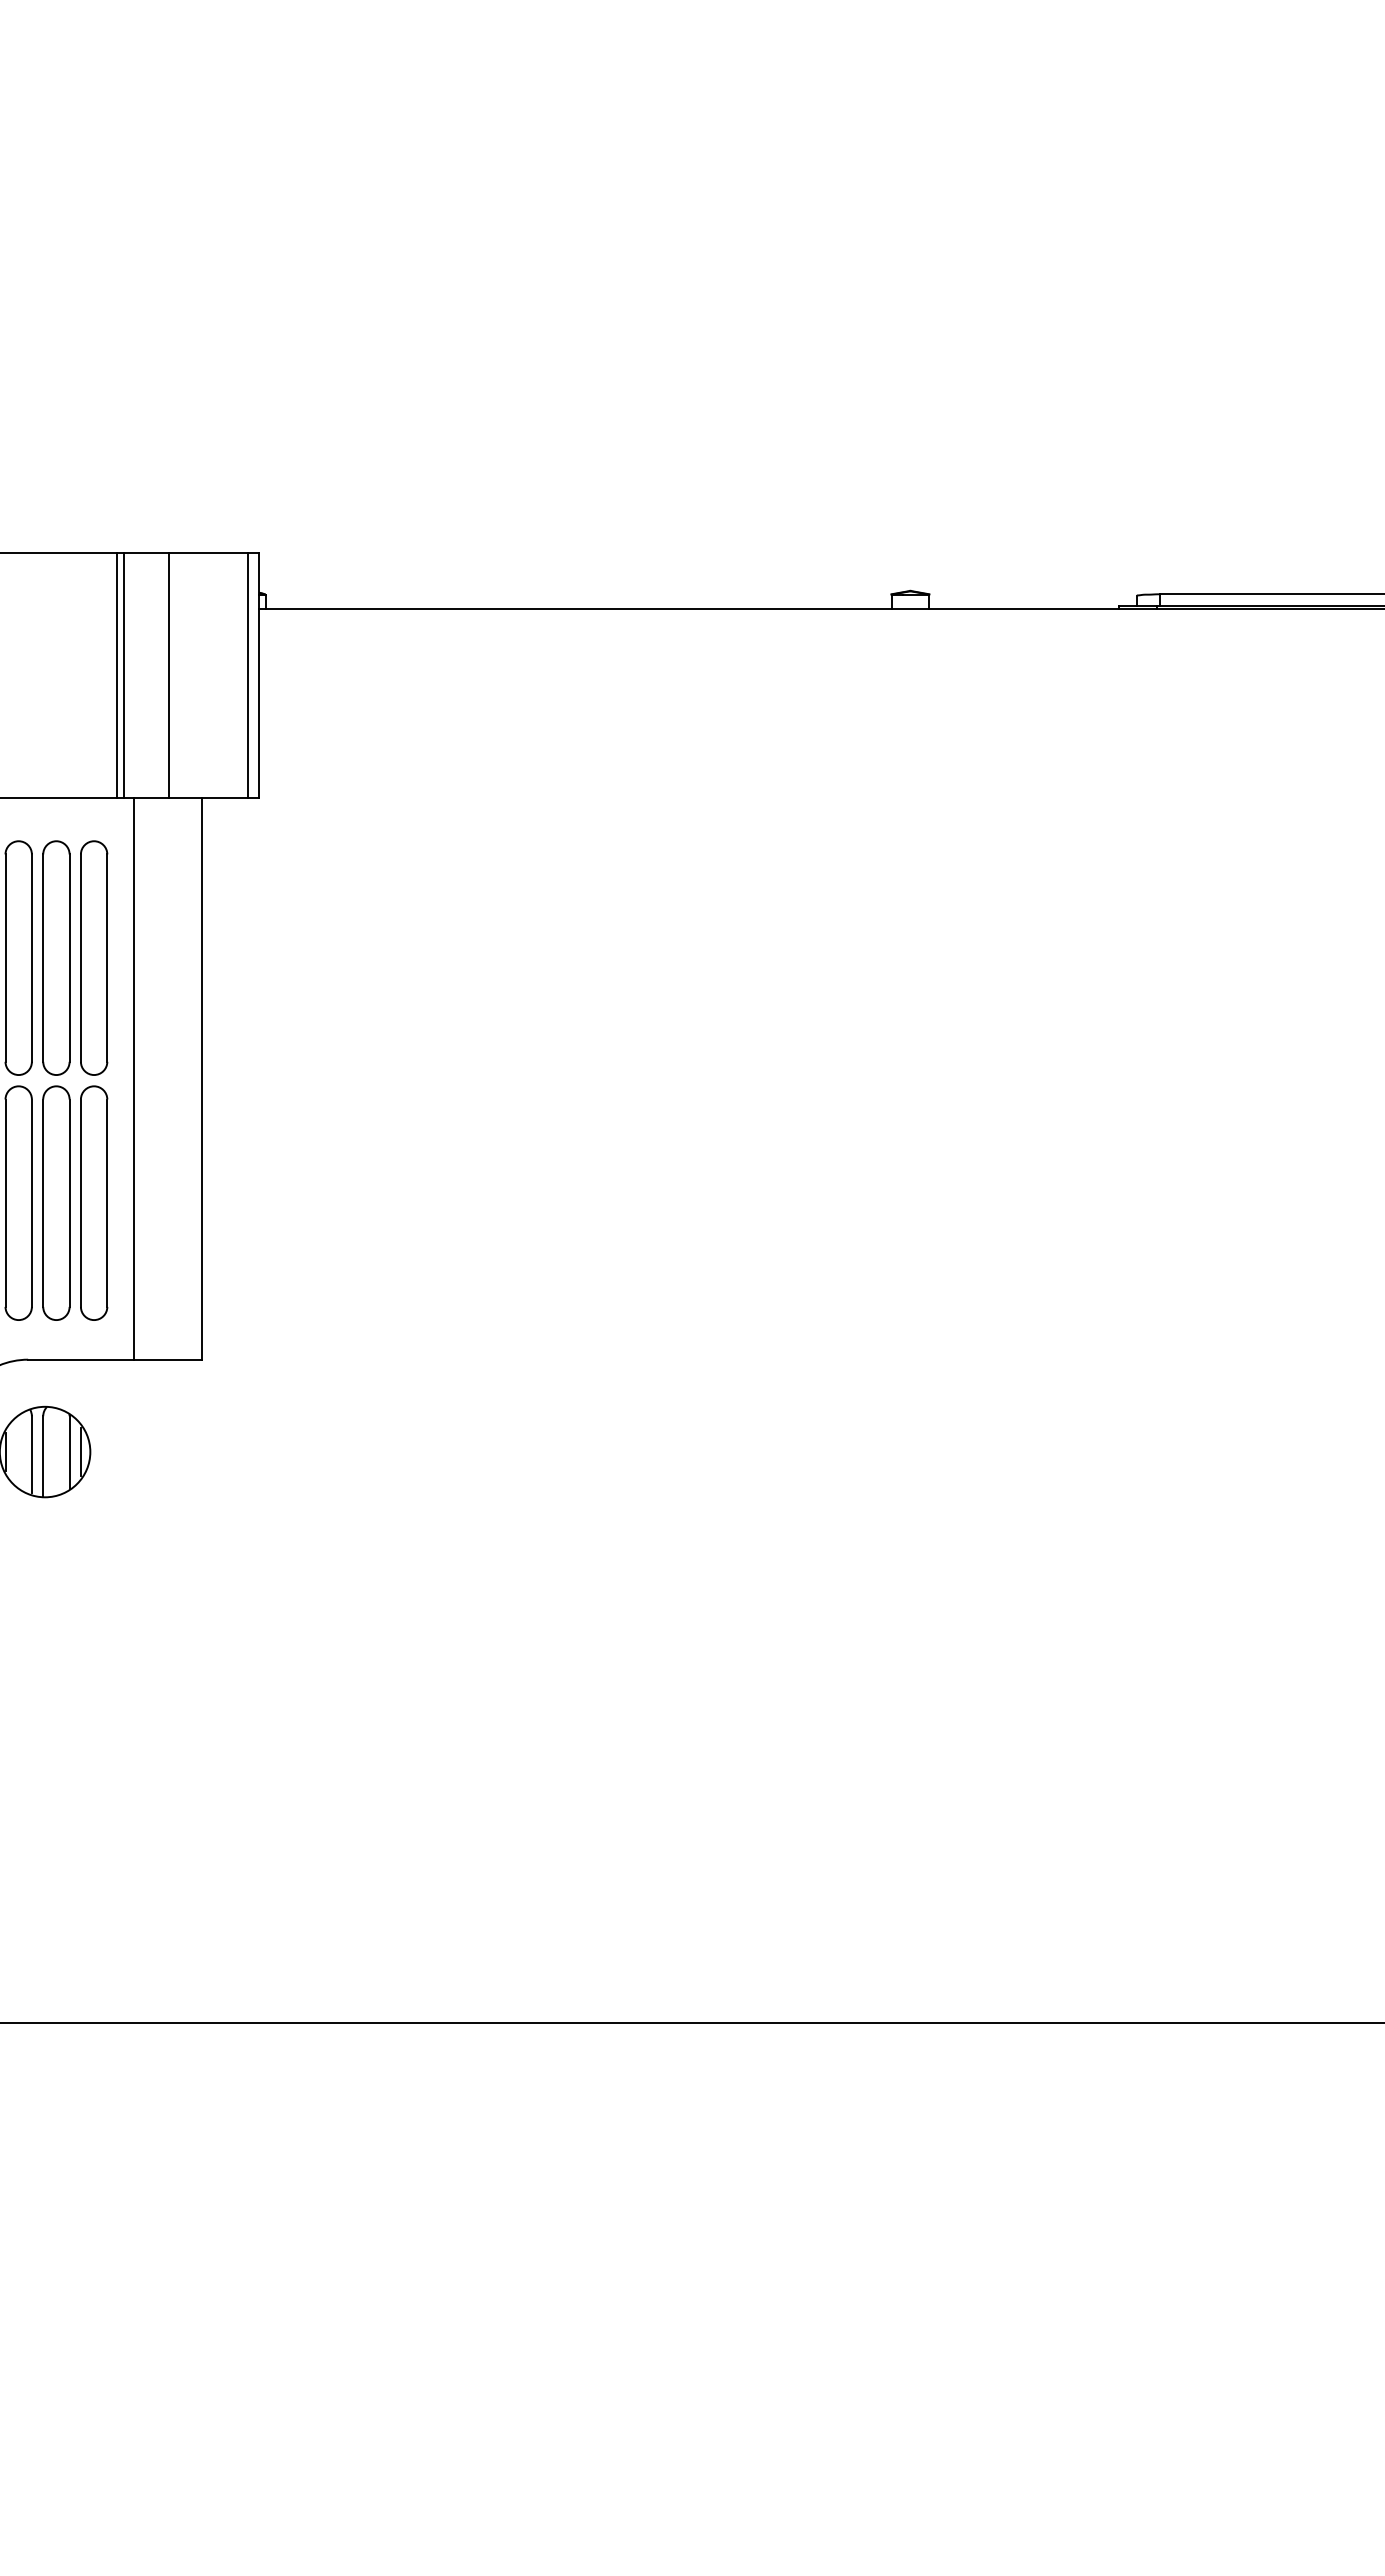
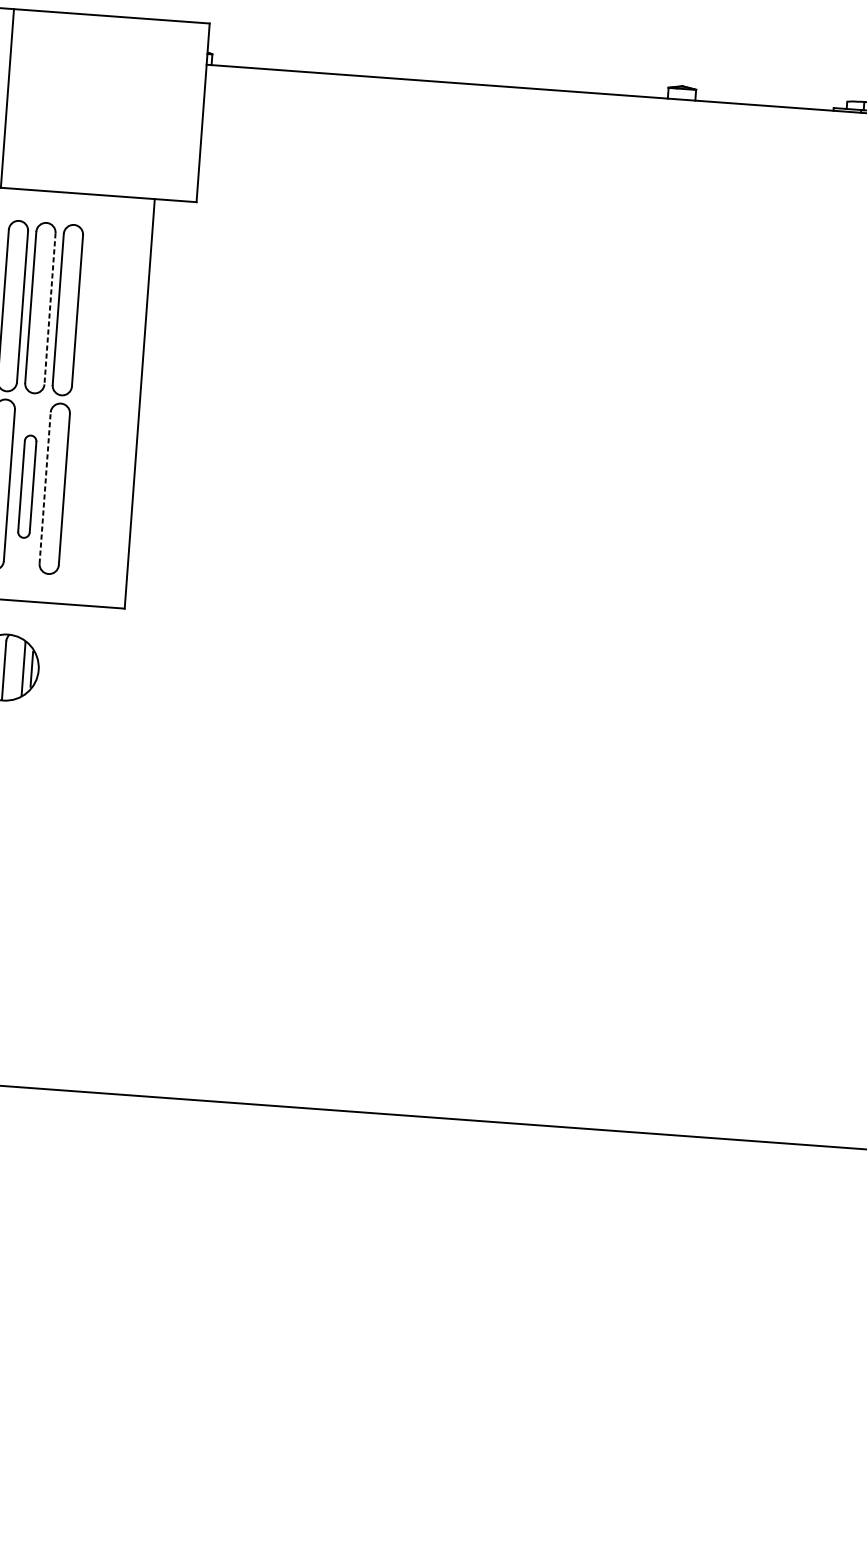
line: (116, 674) -> (99, 104), removed
line: (124, 674) -> (105, 105), removed
line: (169, 674) -> (138, 107), removed
line: (248, 674) -> (195, 111), removed
line: (69, 958) -> (49, 309), solid -> dashed
line: (133, 1078) -> (90, 400), removed
part: (56, 1202) -> (27, 486), size x0.6
line: (80, 1203) -> (44, 488), solid -> dashed

